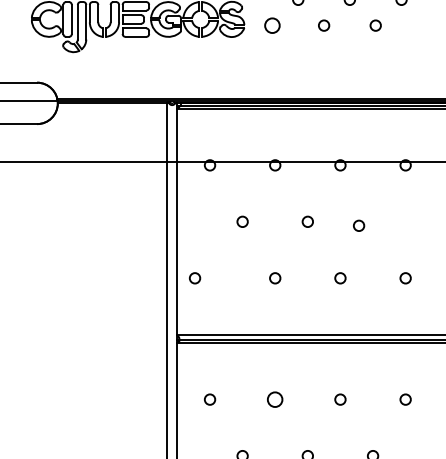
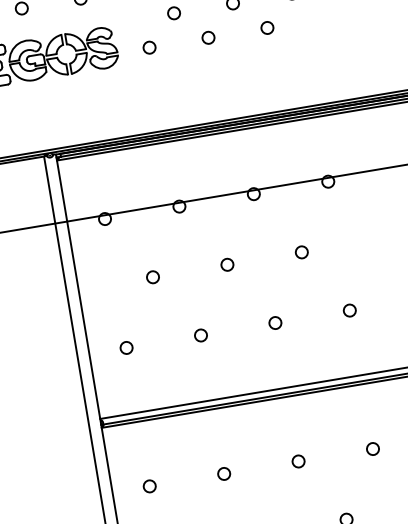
circle: (272, 25) -> (149, 47), size x0.71
circle: (359, 225) -> (302, 251), moved
circle: (194, 278) -> (126, 348), moved
circle: (275, 399) -> (224, 473), size x0.71

